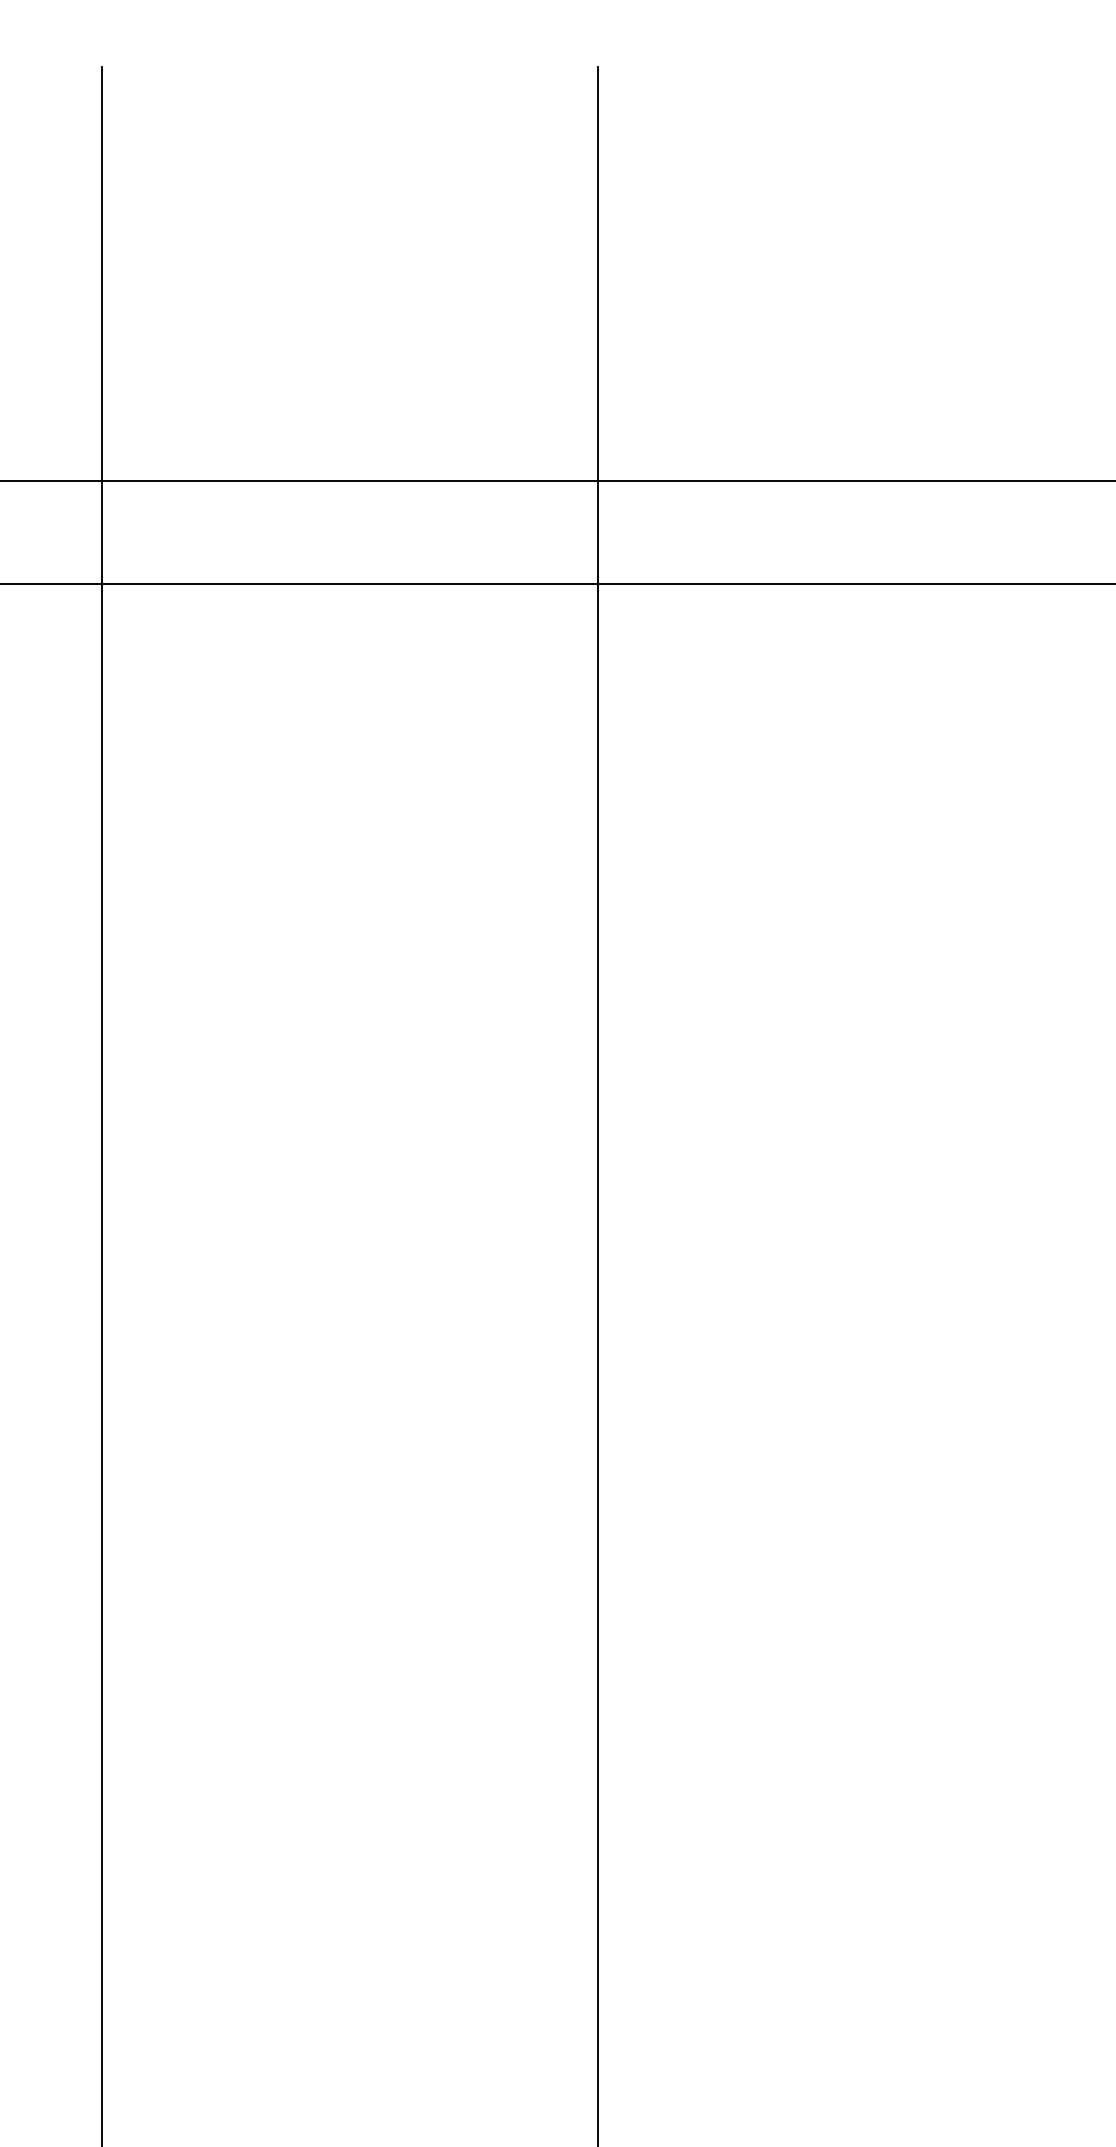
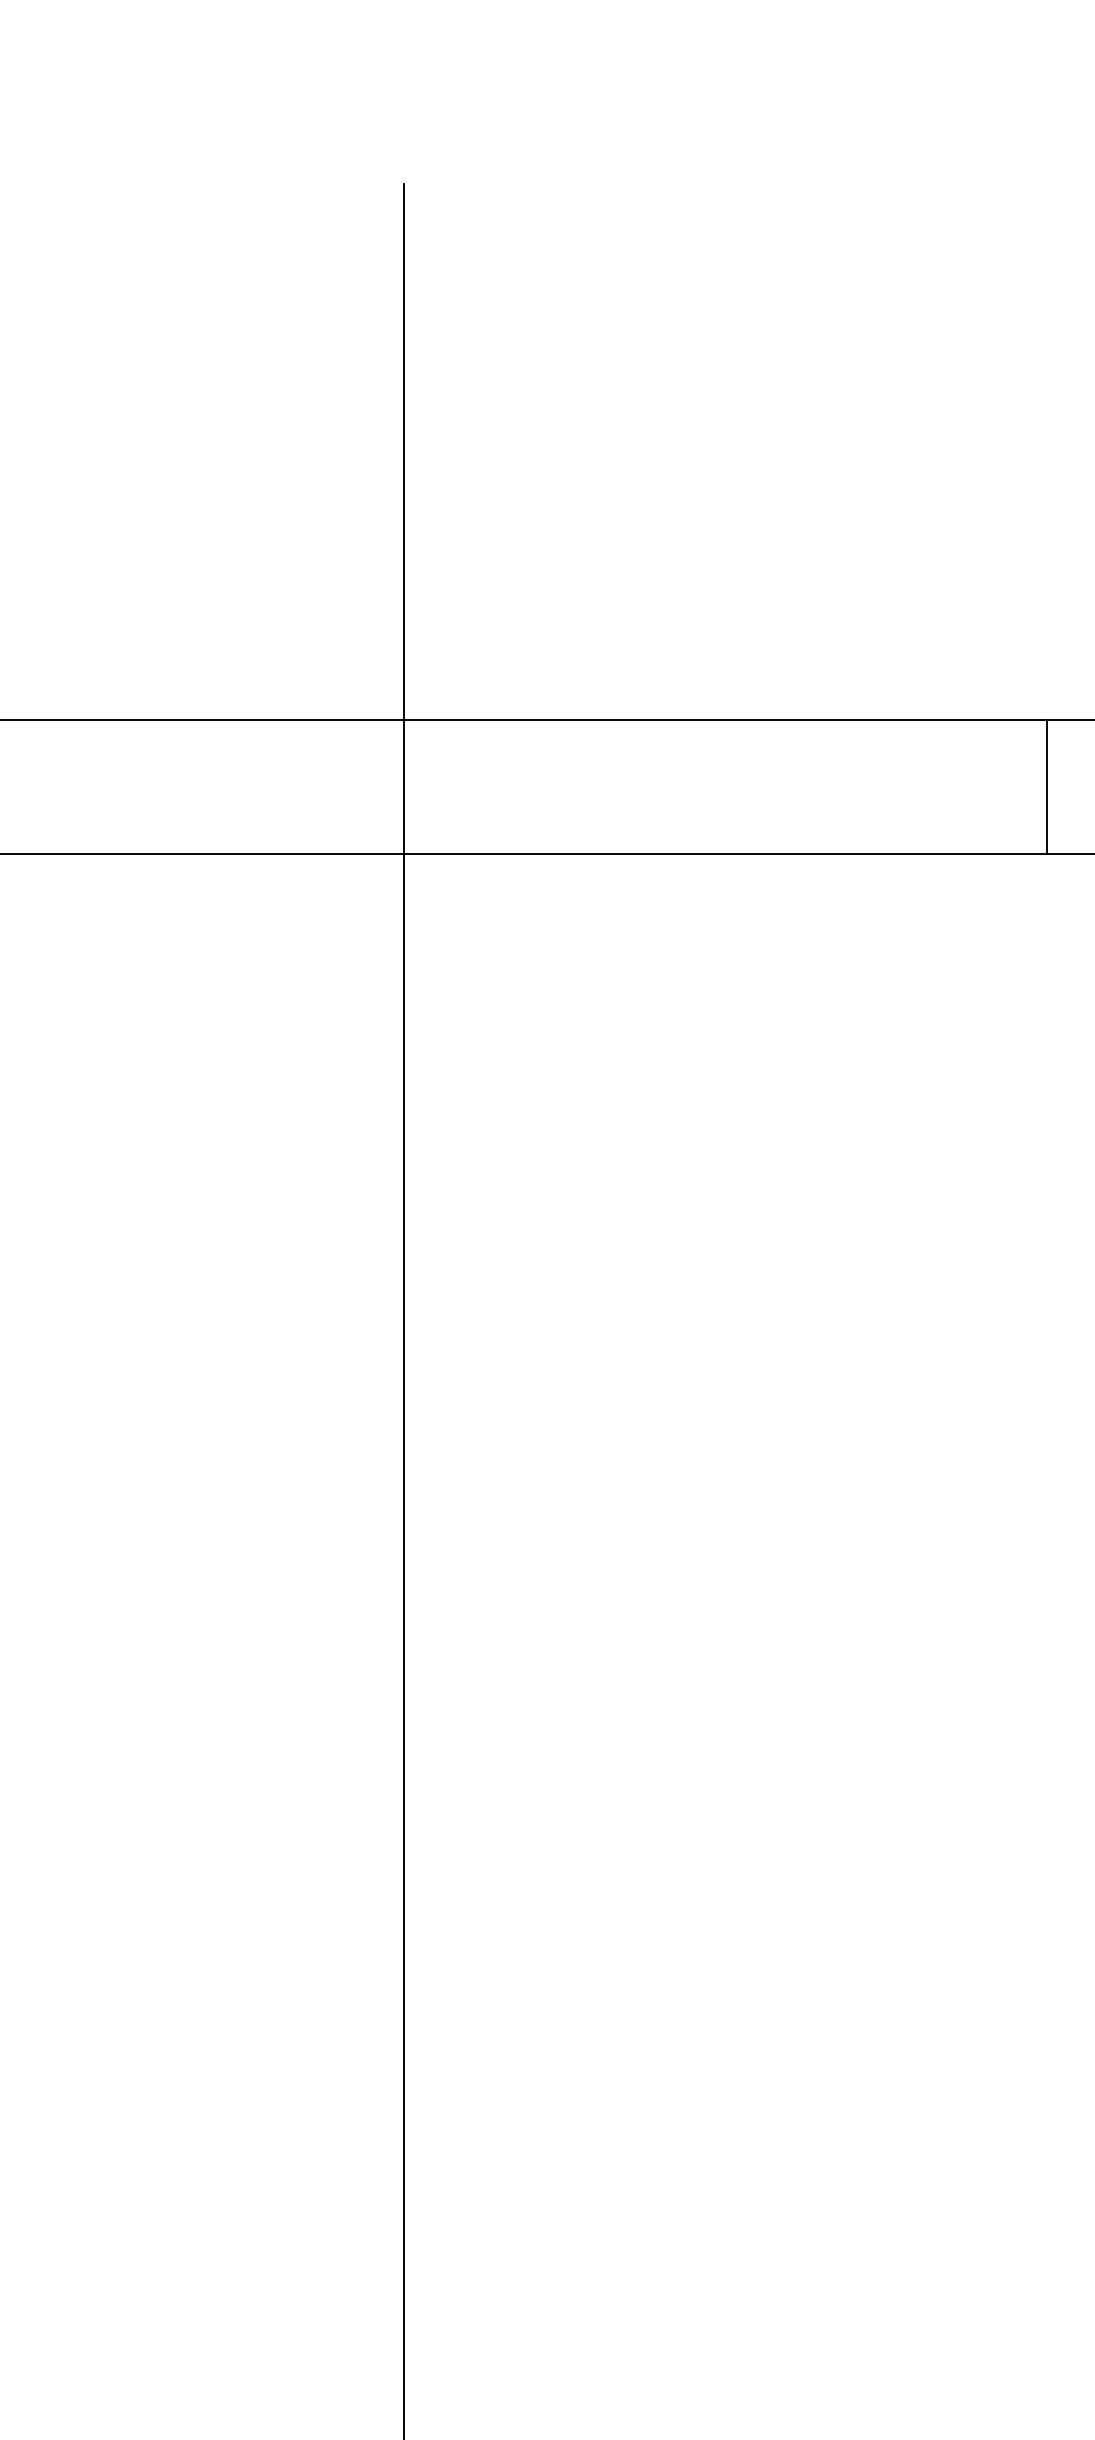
line: (1093, 531) -> (1046, 785), added

